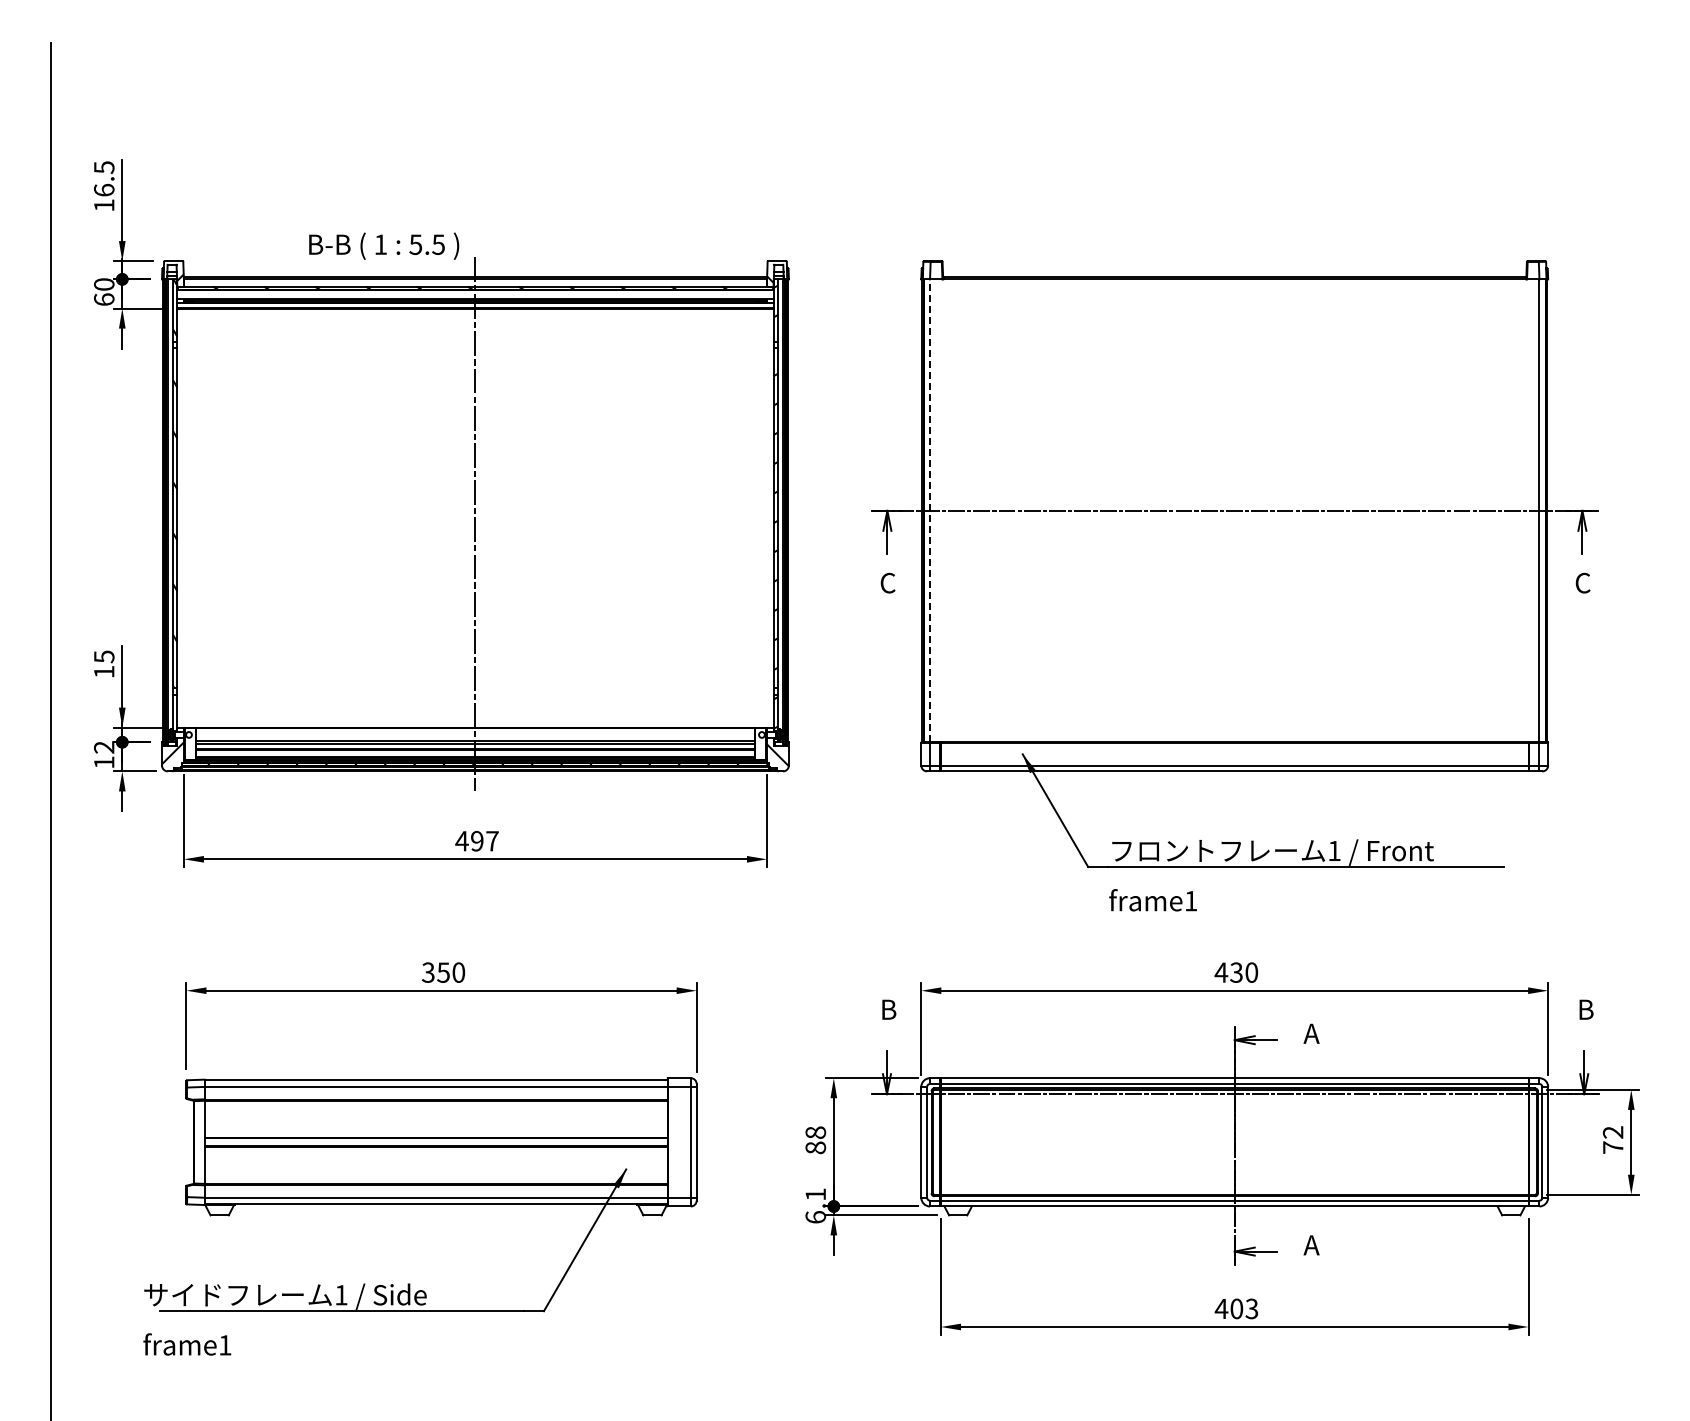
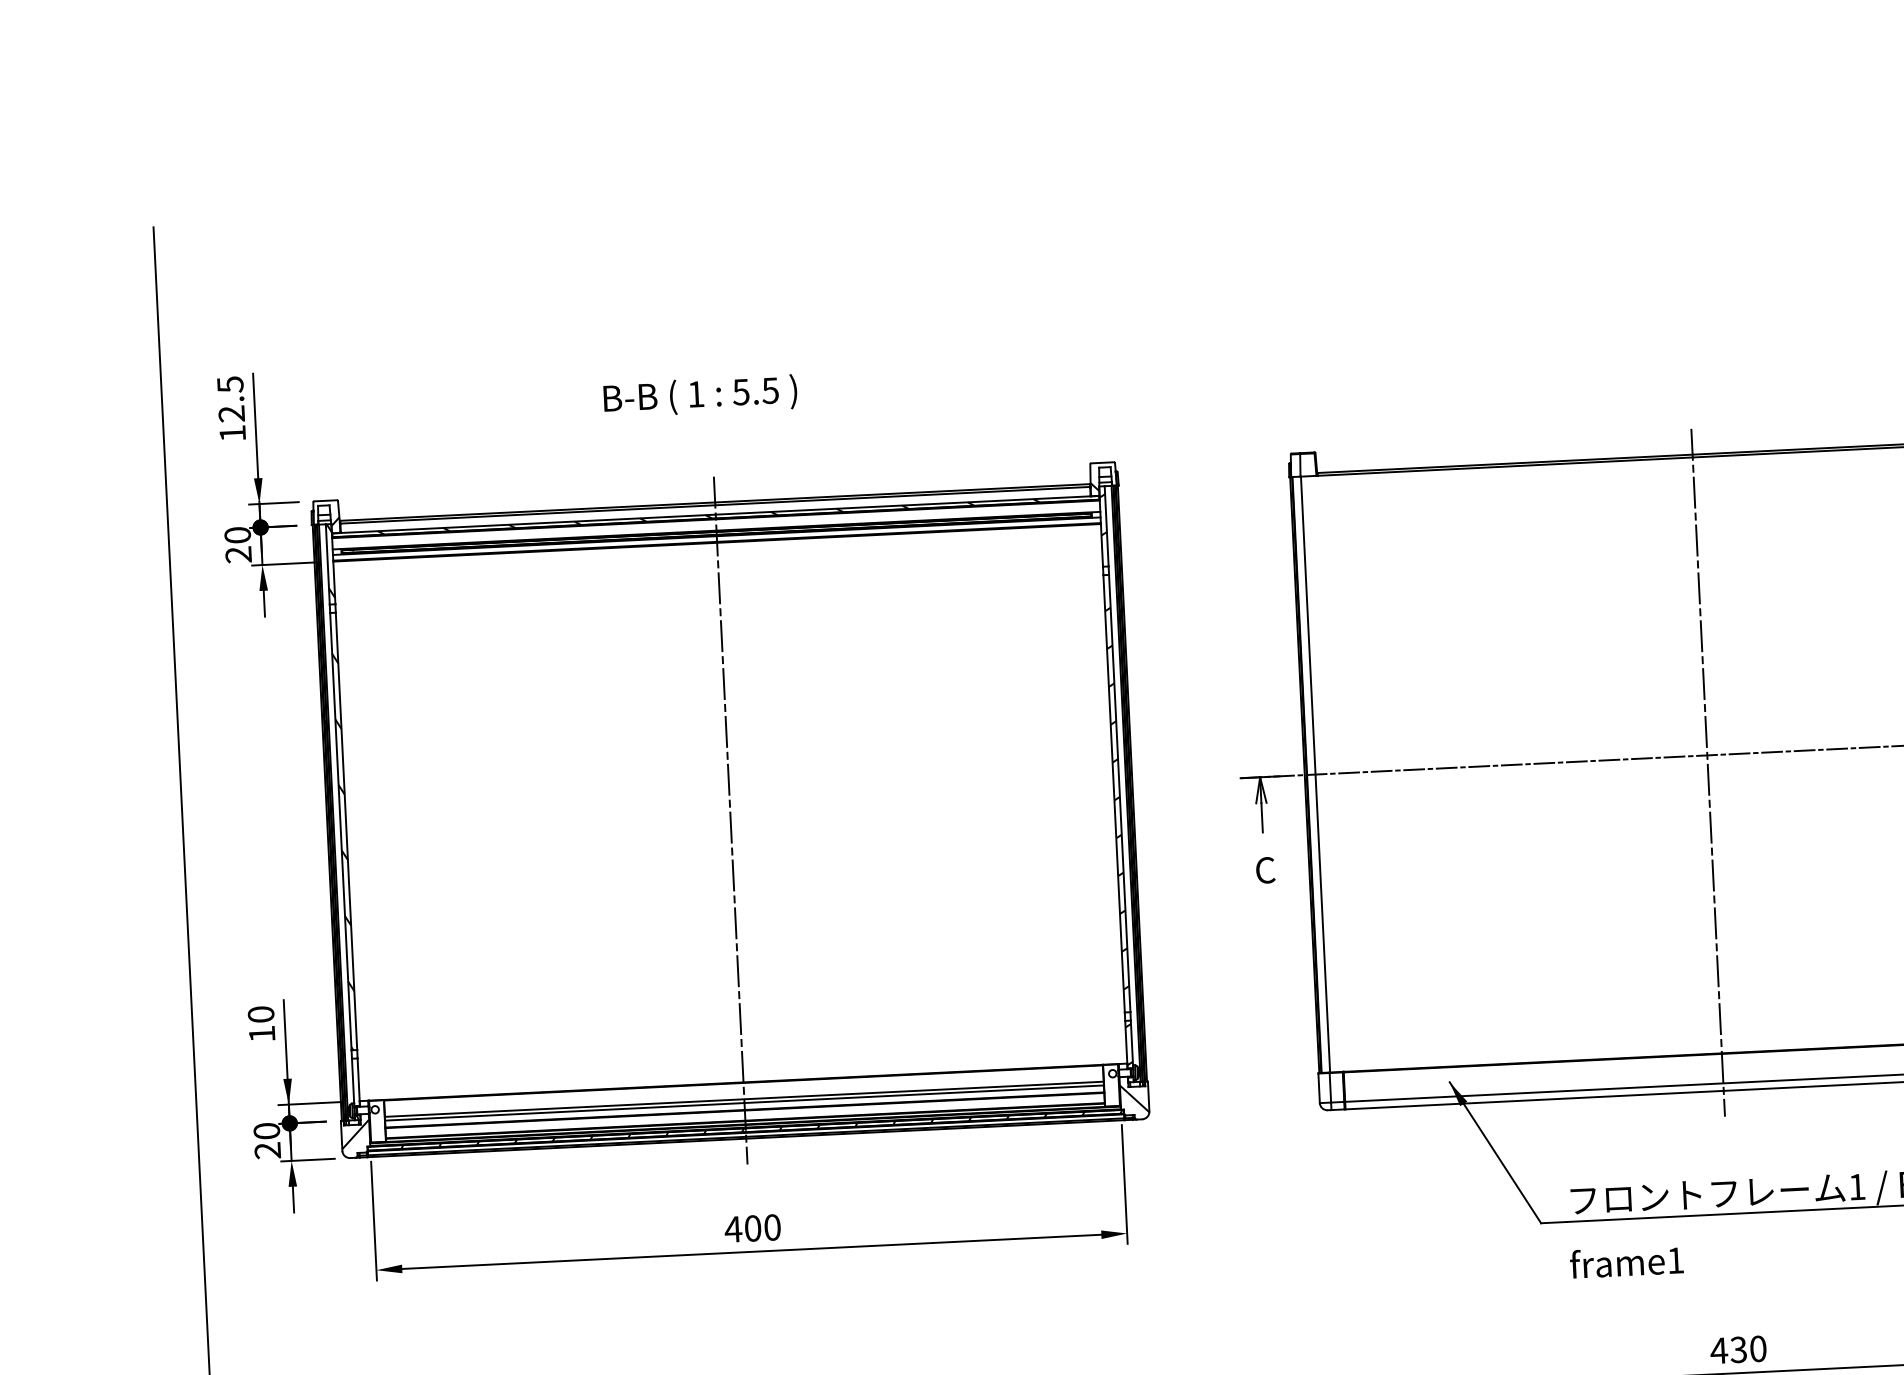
text: (104, 189) -> (232, 412), 16.5 -> 12.5
text: (384, 245) -> (700, 395), moved
text: (104, 299) -> (238, 554), 60 -> 20
line: (930, 510) -> (1315, 774), dashed -> solid
line: (1234, 524) -> (1707, 773), added
text: (104, 656) -> (261, 1014), 15 -> 10
text: (104, 754) -> (267, 1140), 12 -> 20
text: (484, 841) -> (762, 1228), 497 -> 400

